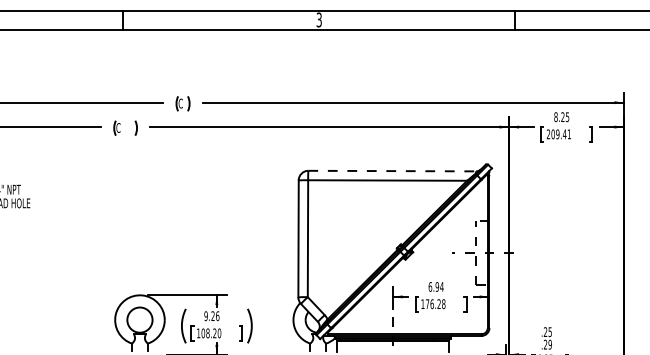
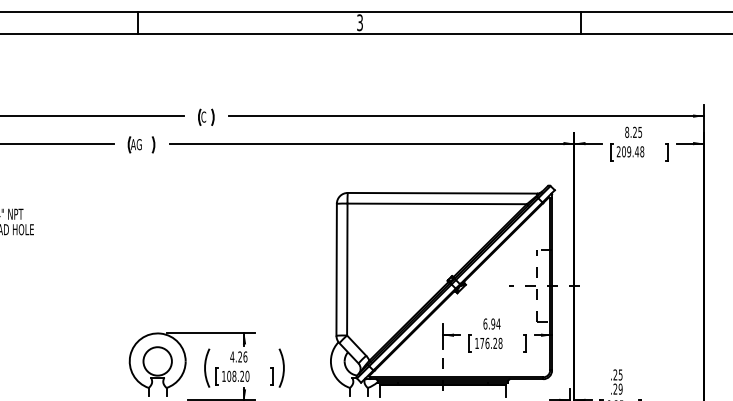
text: (120, 127) -> (135, 144), C -> AG
text: (569, 134) -> (642, 151), 209.41 -> 209.48
line: (392, 171) -> (442, 193), dashed -> solid
text: (205, 316) -> (231, 357), 9.26 -> 4.26

